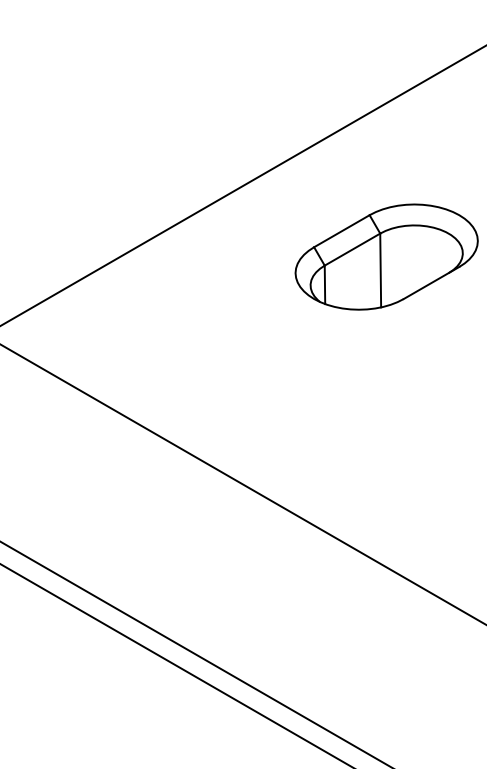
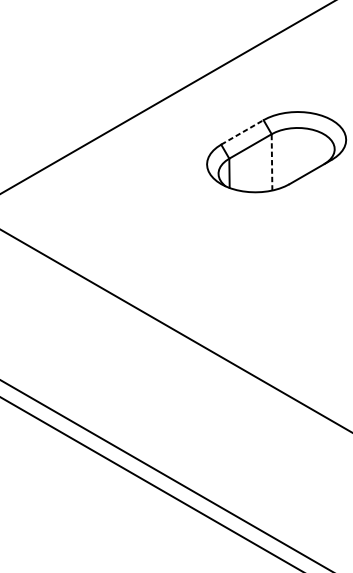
line: (342, 230) -> (242, 131), solid -> dashed
line: (380, 270) -> (271, 162), solid -> dashed

